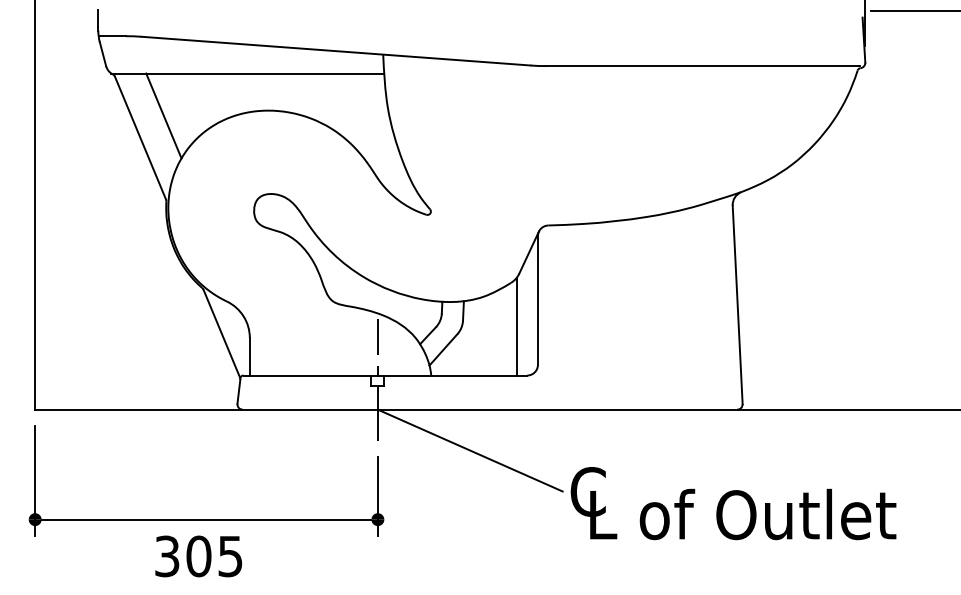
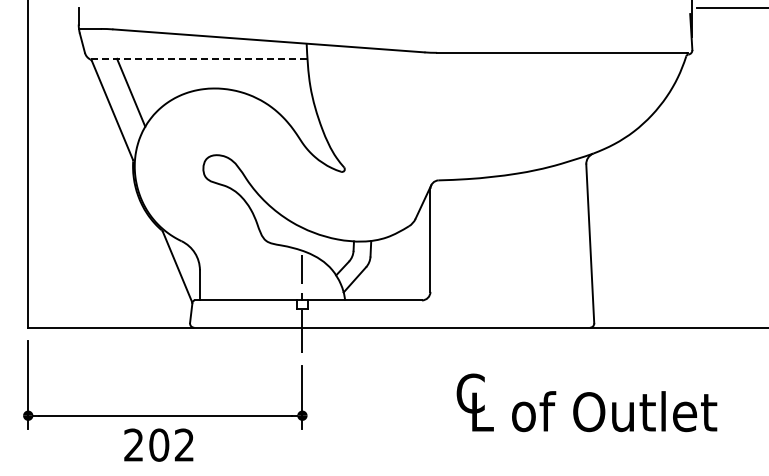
line: (246, 73) -> (197, 58), solid -> dashed
line: (516, 326) -> (413, 261), removed
line: (470, 450) -> (376, 360), removed
text: (198, 555) -> (158, 444), 305 -> 202

